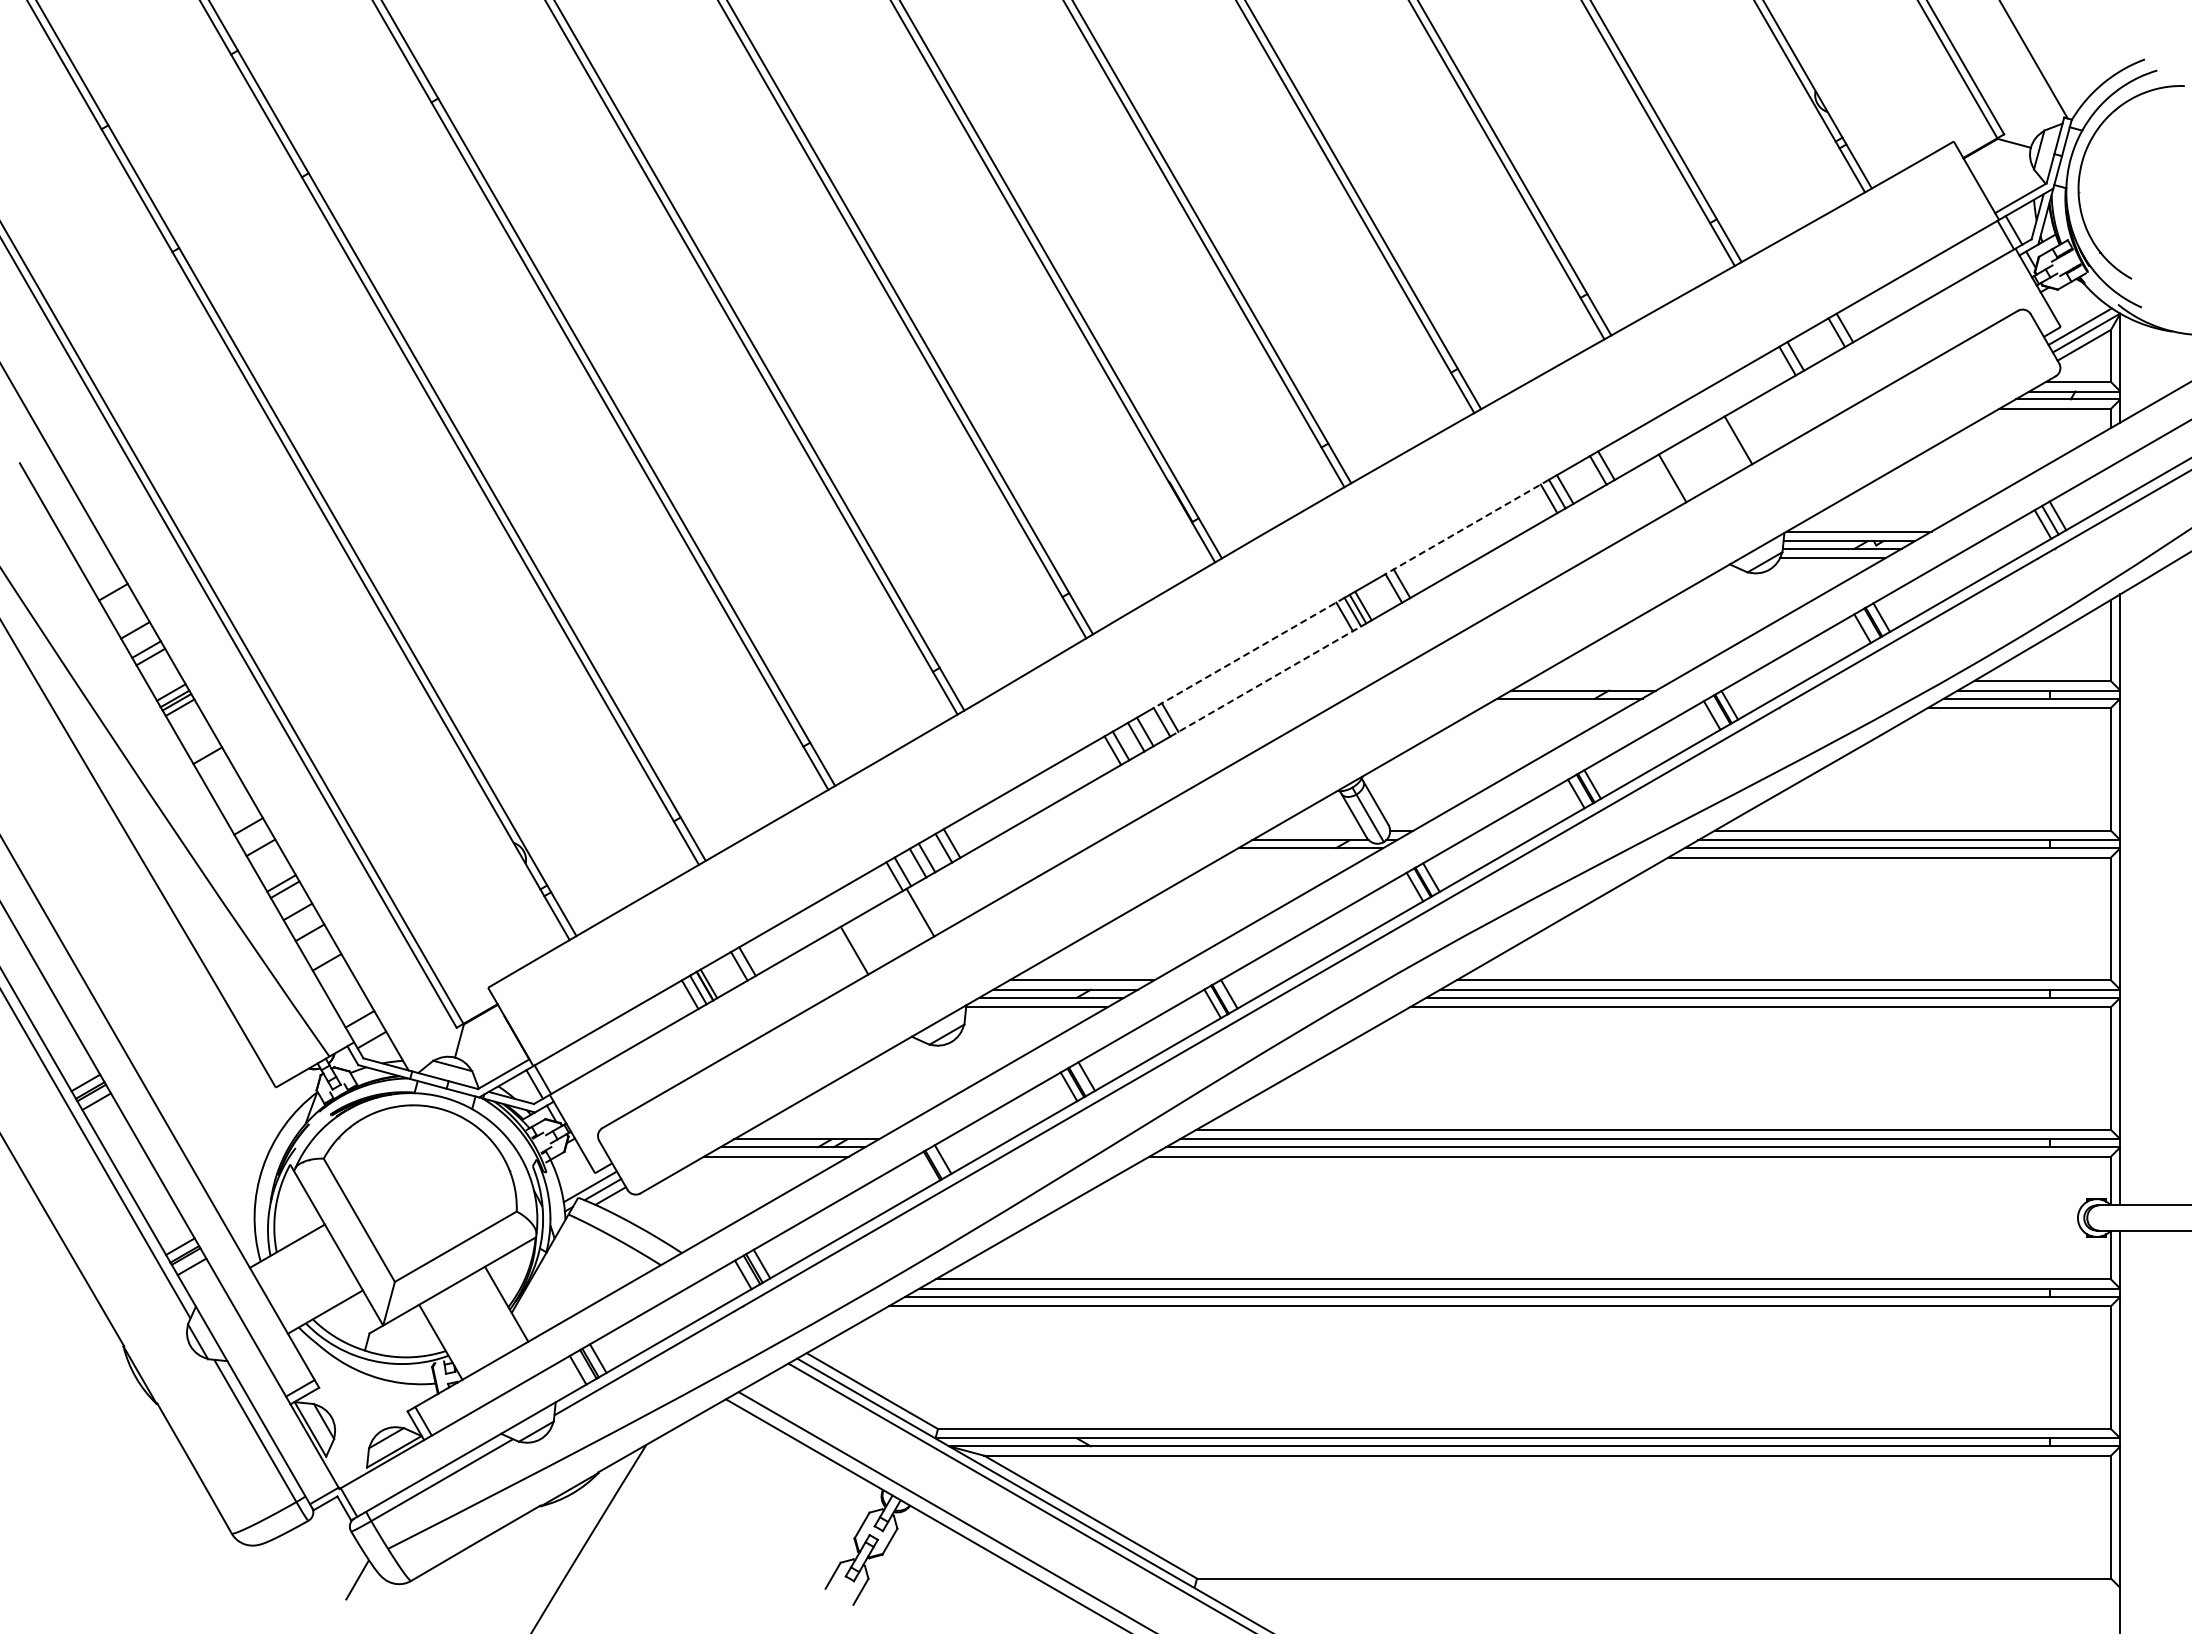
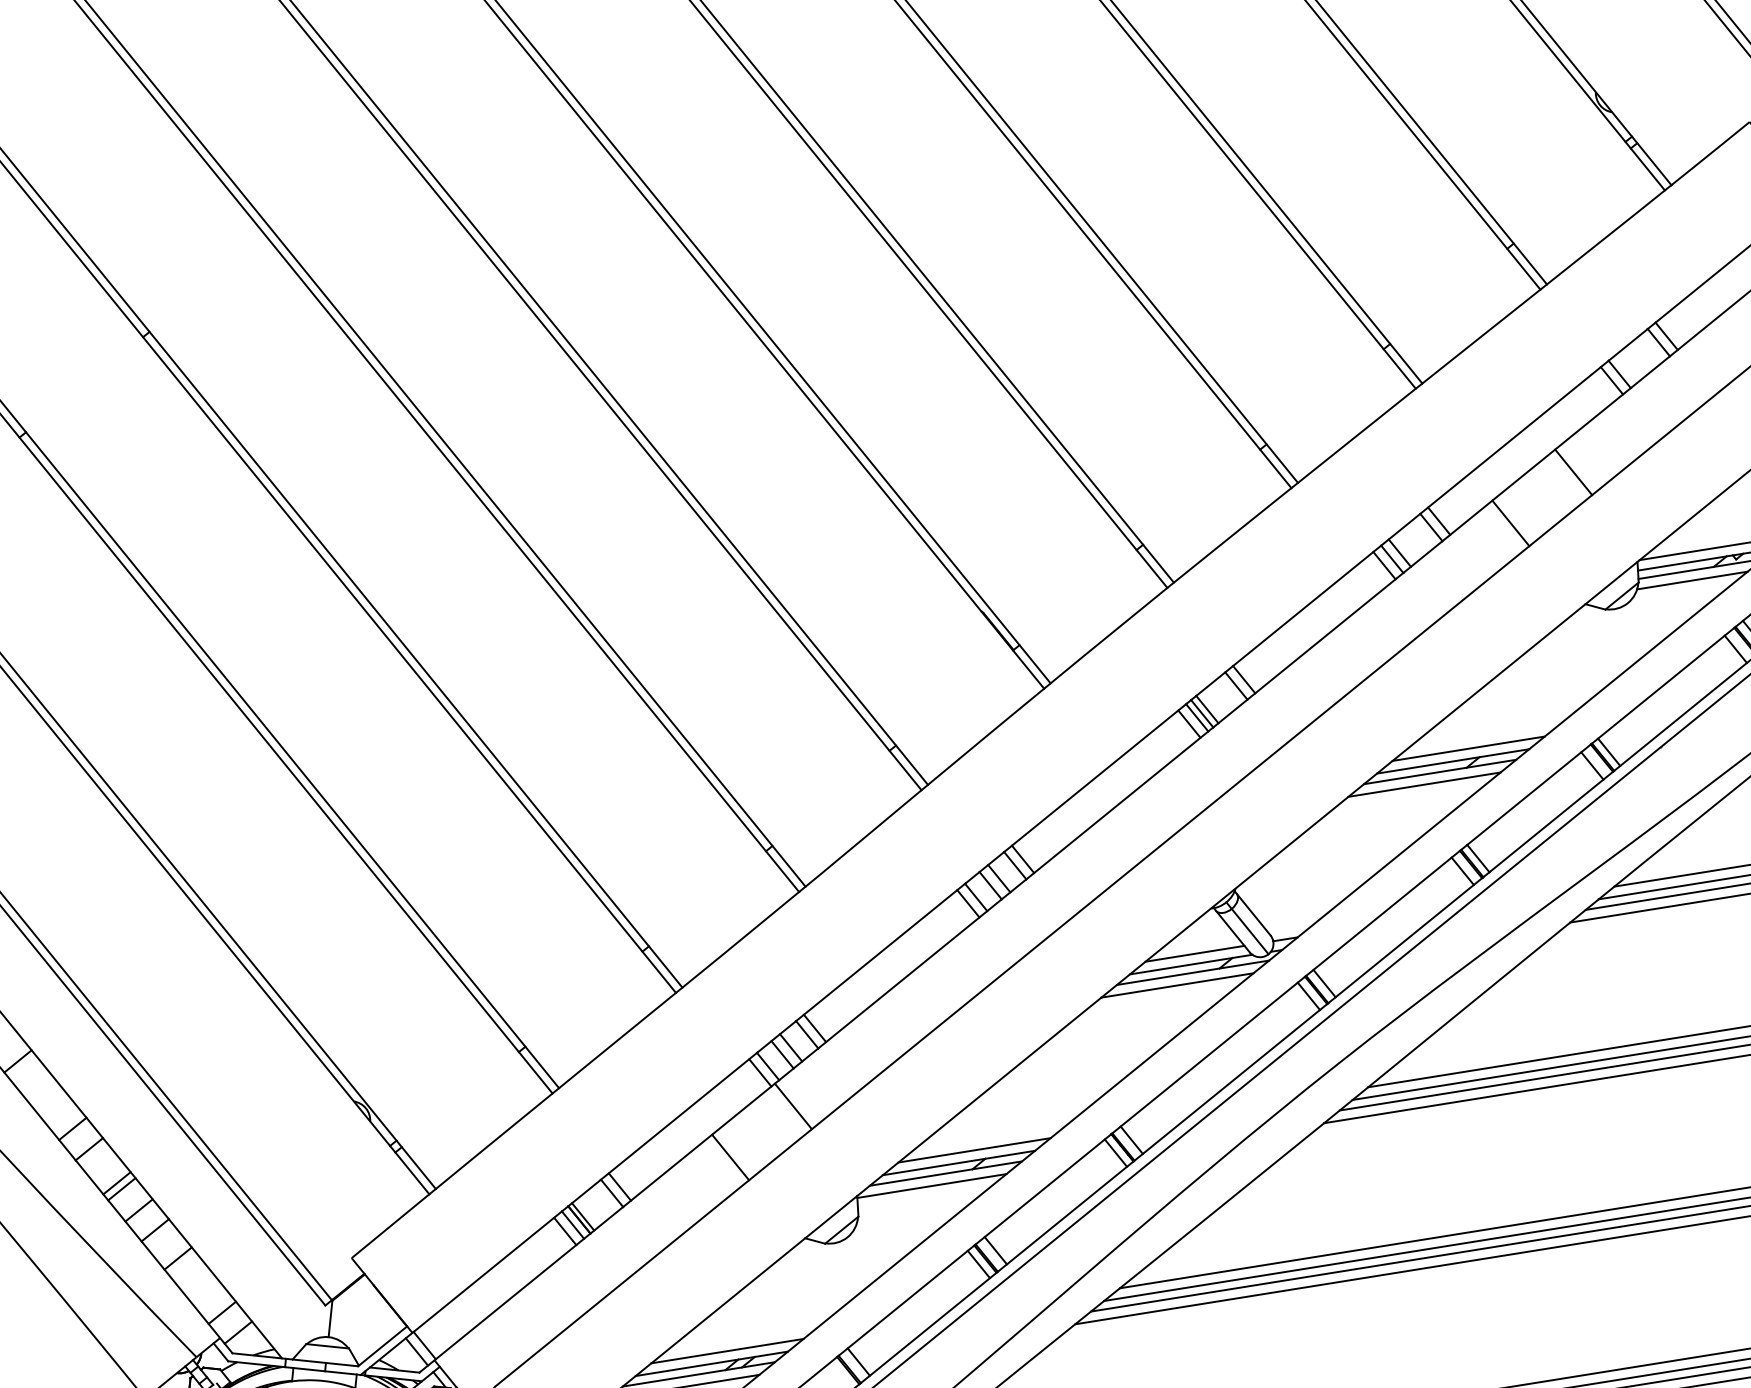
line: (1466, 527) -> (1302, 609), dashed -> solid
line: (1248, 653) -> (1094, 778), dashed -> solid
line: (1268, 679) -> (1119, 802), dashed -> solid
line: (1599, 681) -> (1468, 749), added
line: (1553, 707) -> (1424, 784), added
line: (1315, 830) -> (1194, 953), added
line: (1294, 857) -> (1177, 985), added
line: (822, 1129) -> (726, 1350), added

